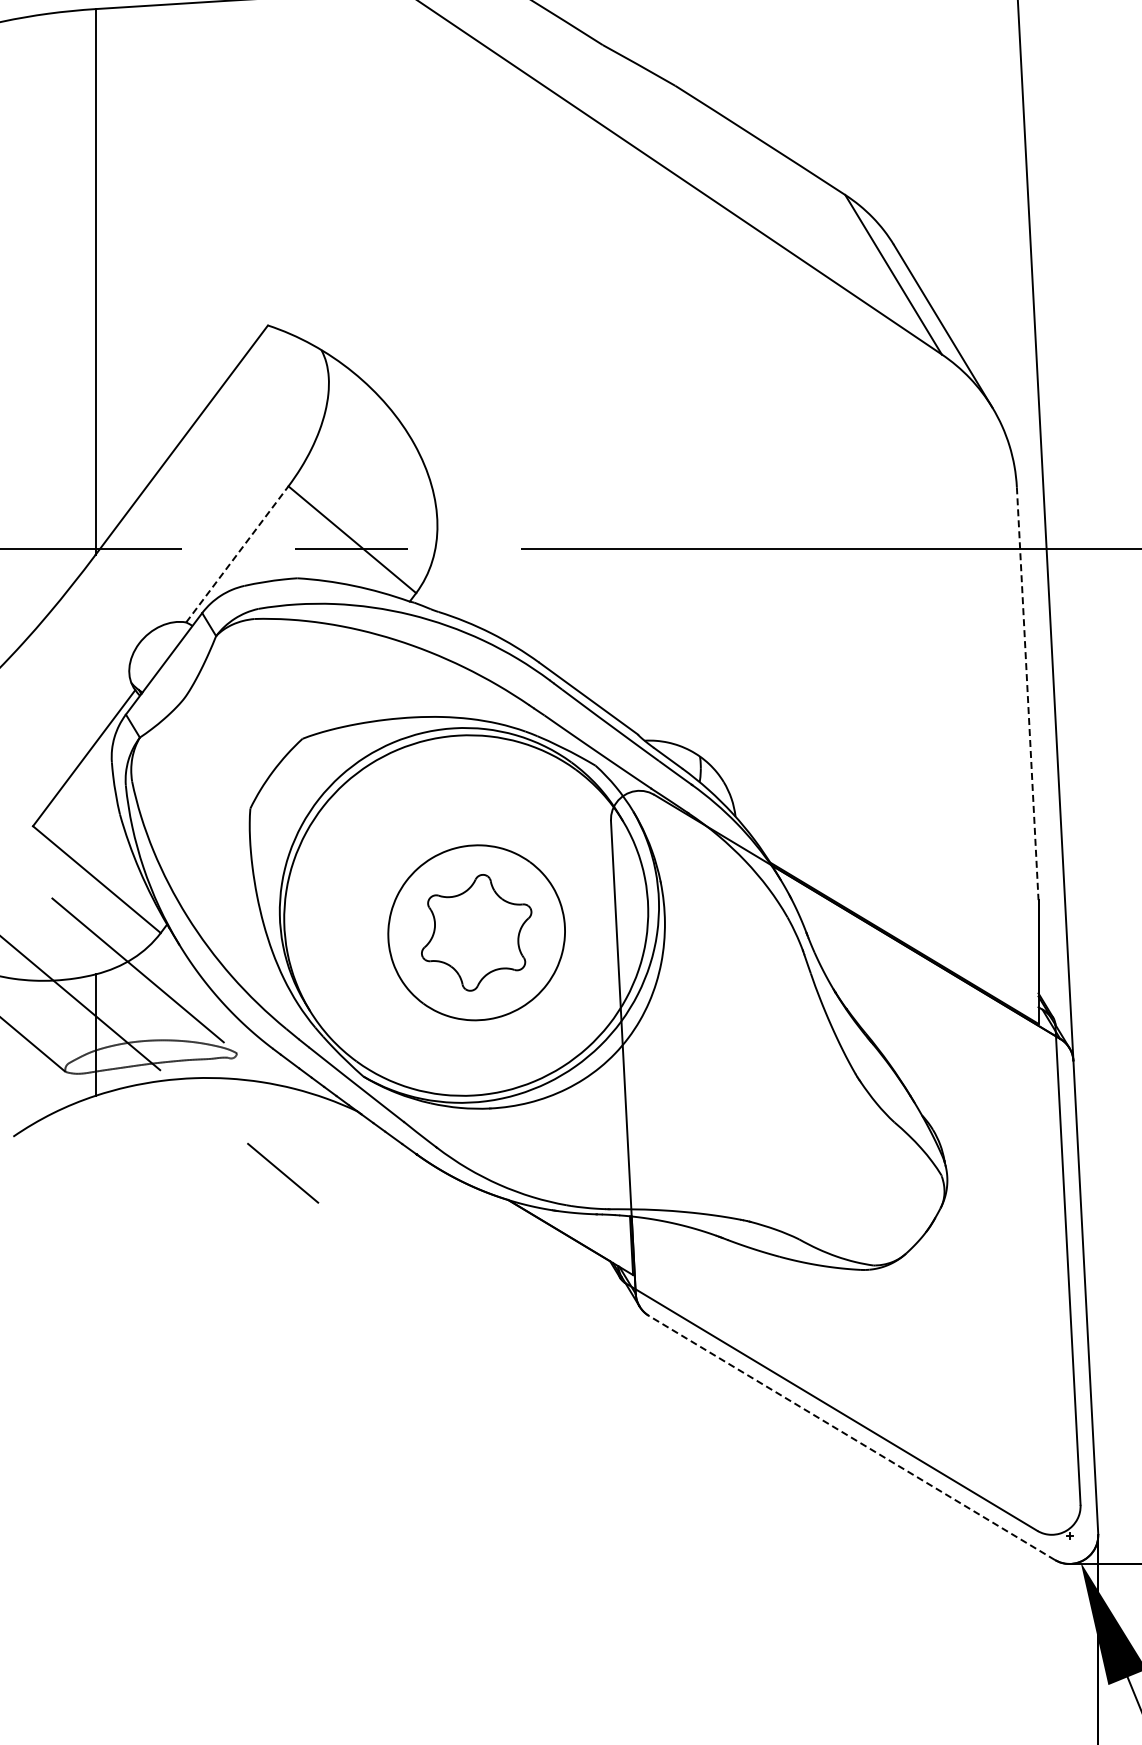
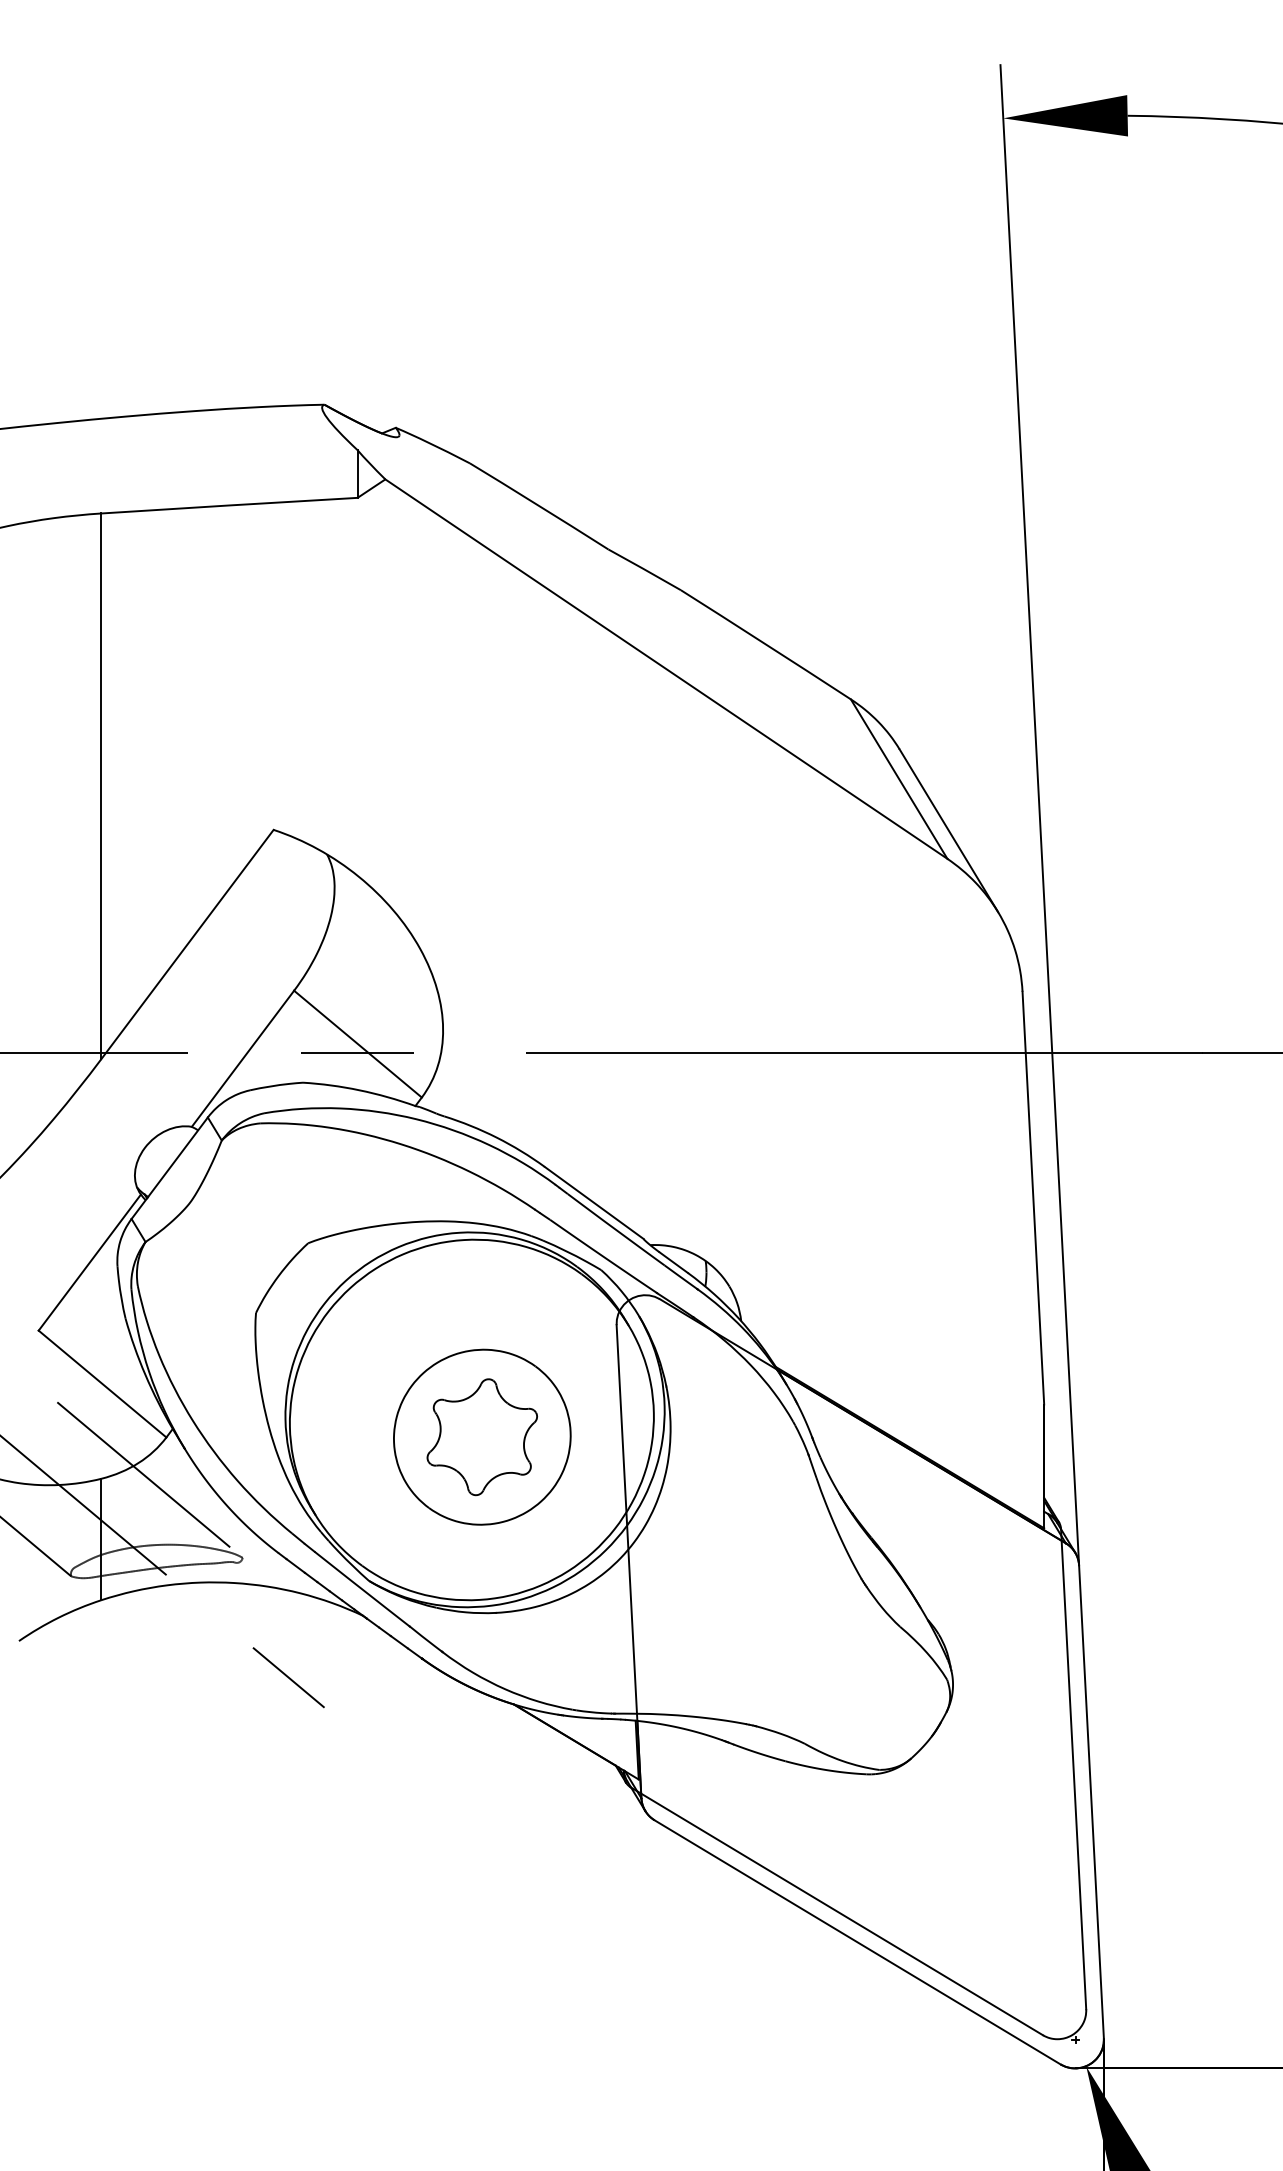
line: (237, 554) -> (243, 1058), dashed -> solid
line: (1027, 694) -> (1033, 1198), dashed -> solid
line: (851, 1438) -> (857, 1942), dashed -> solid

